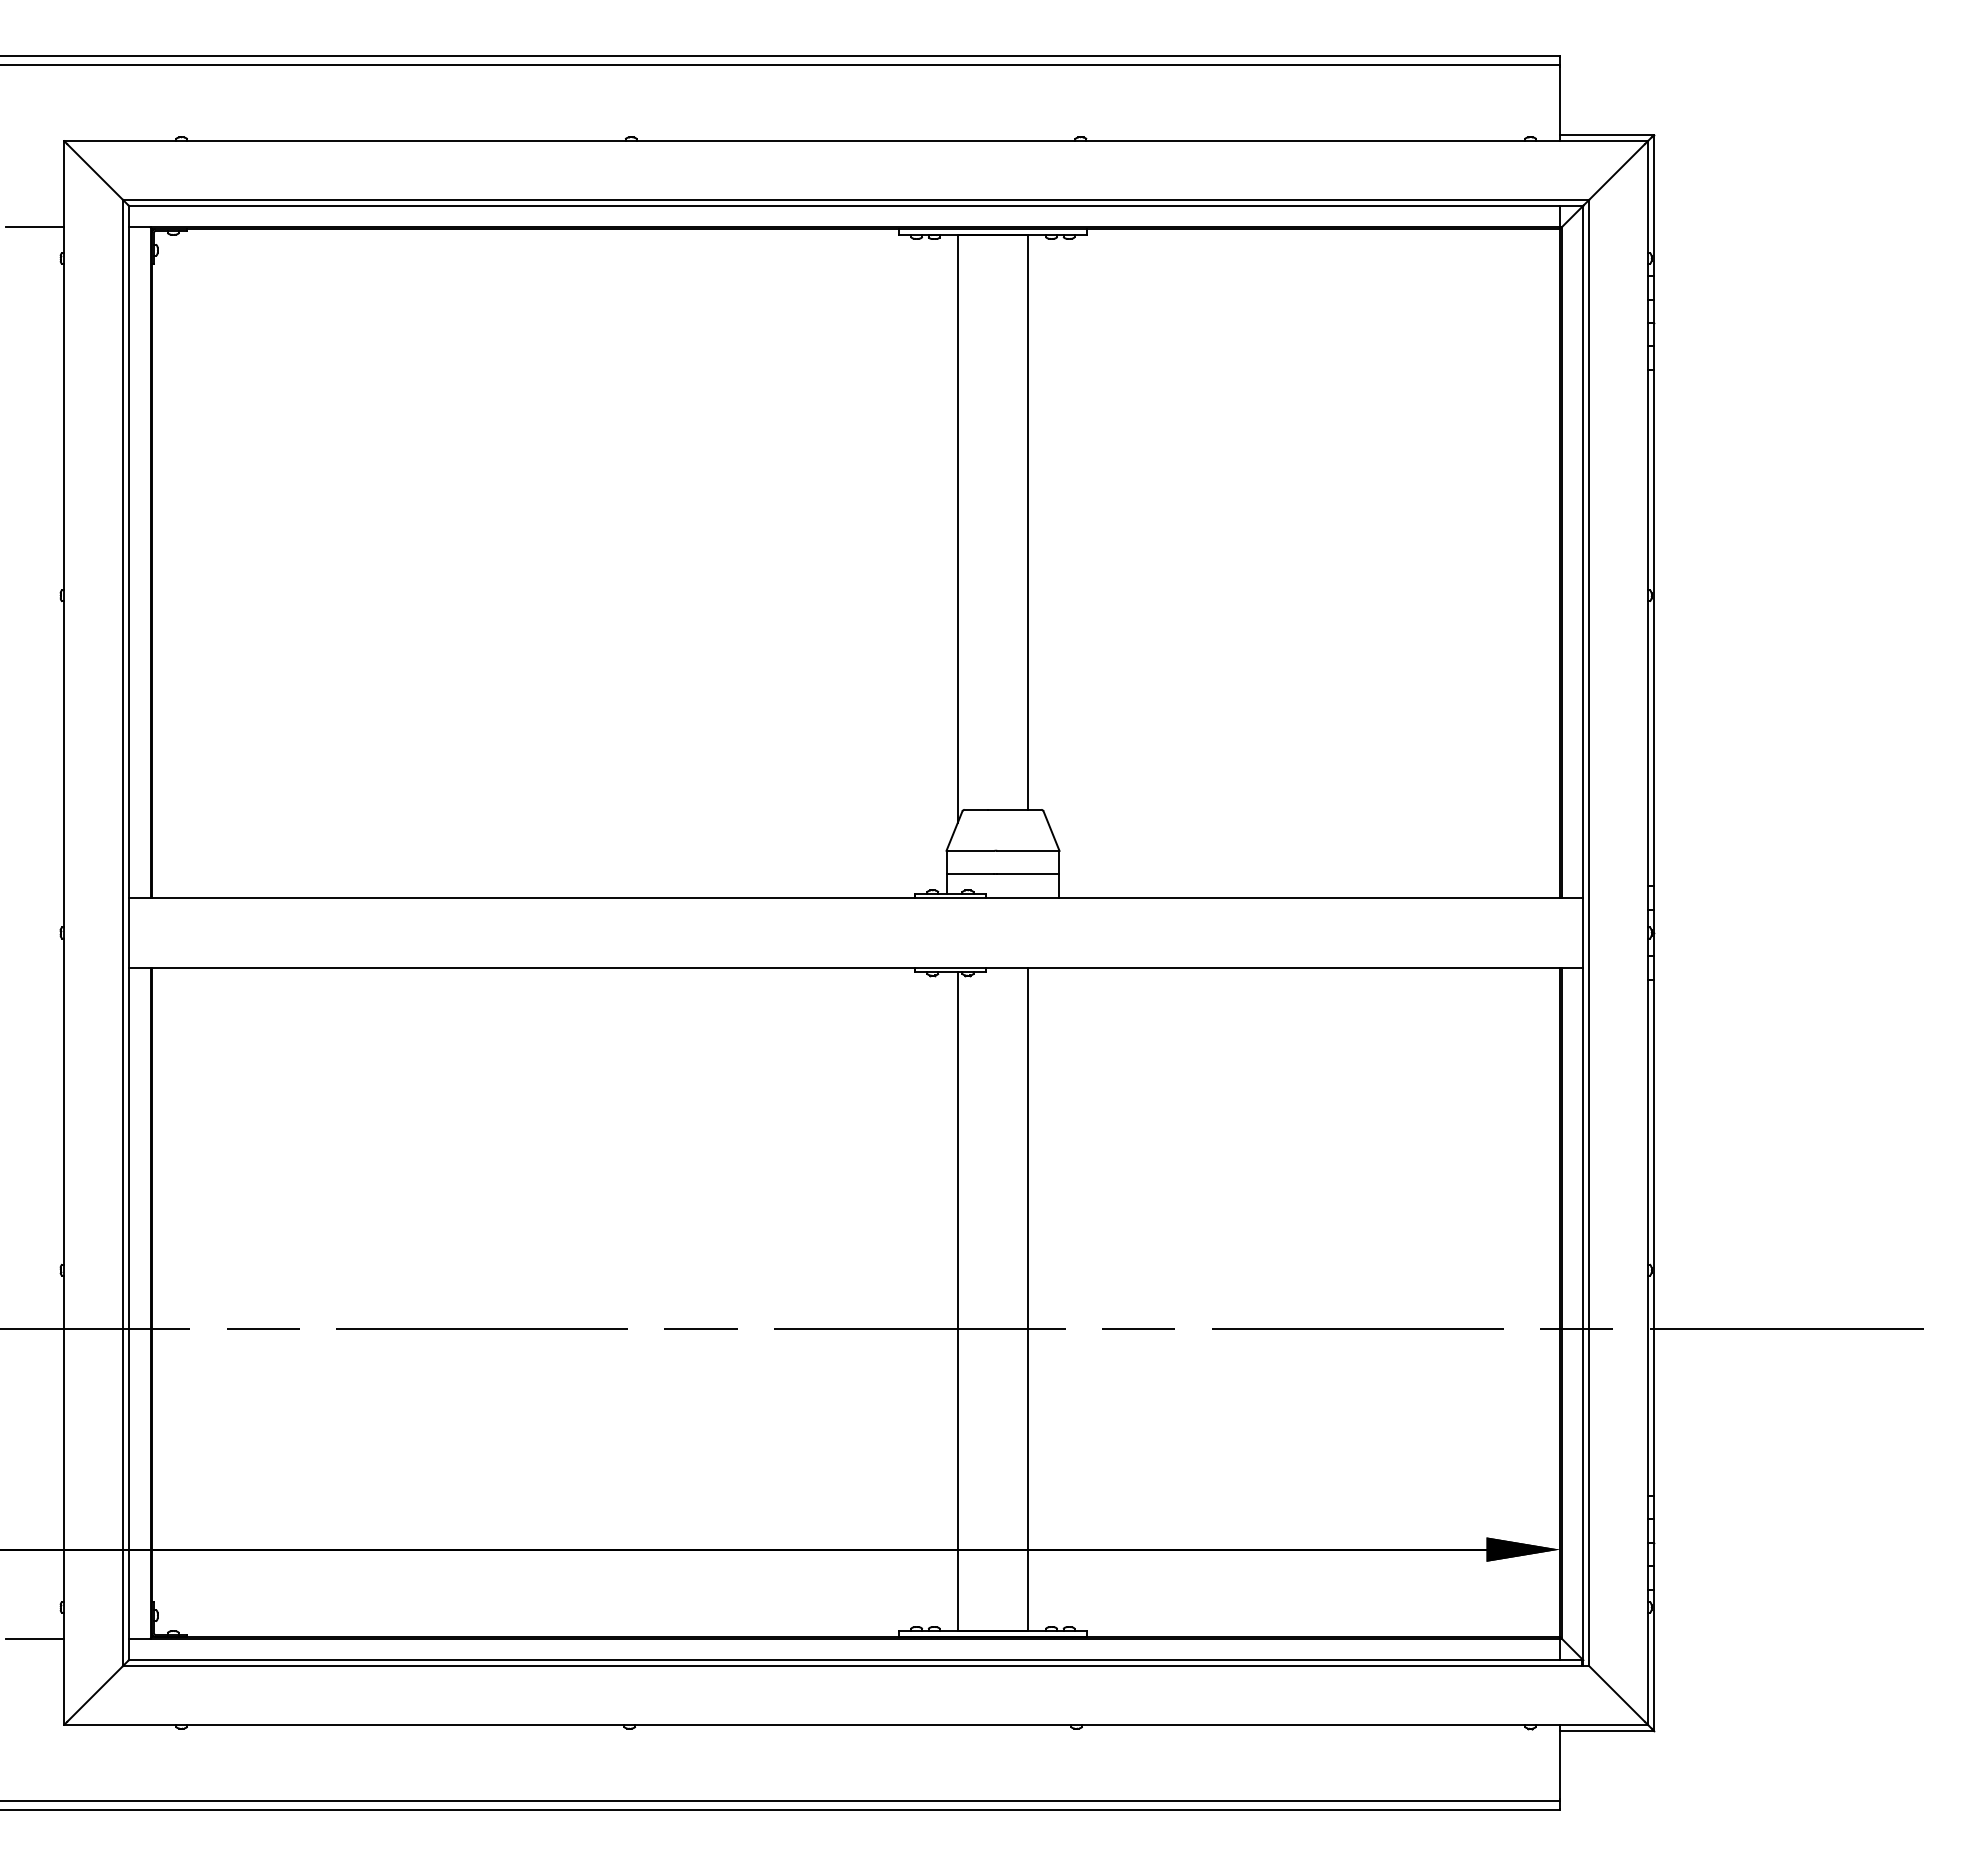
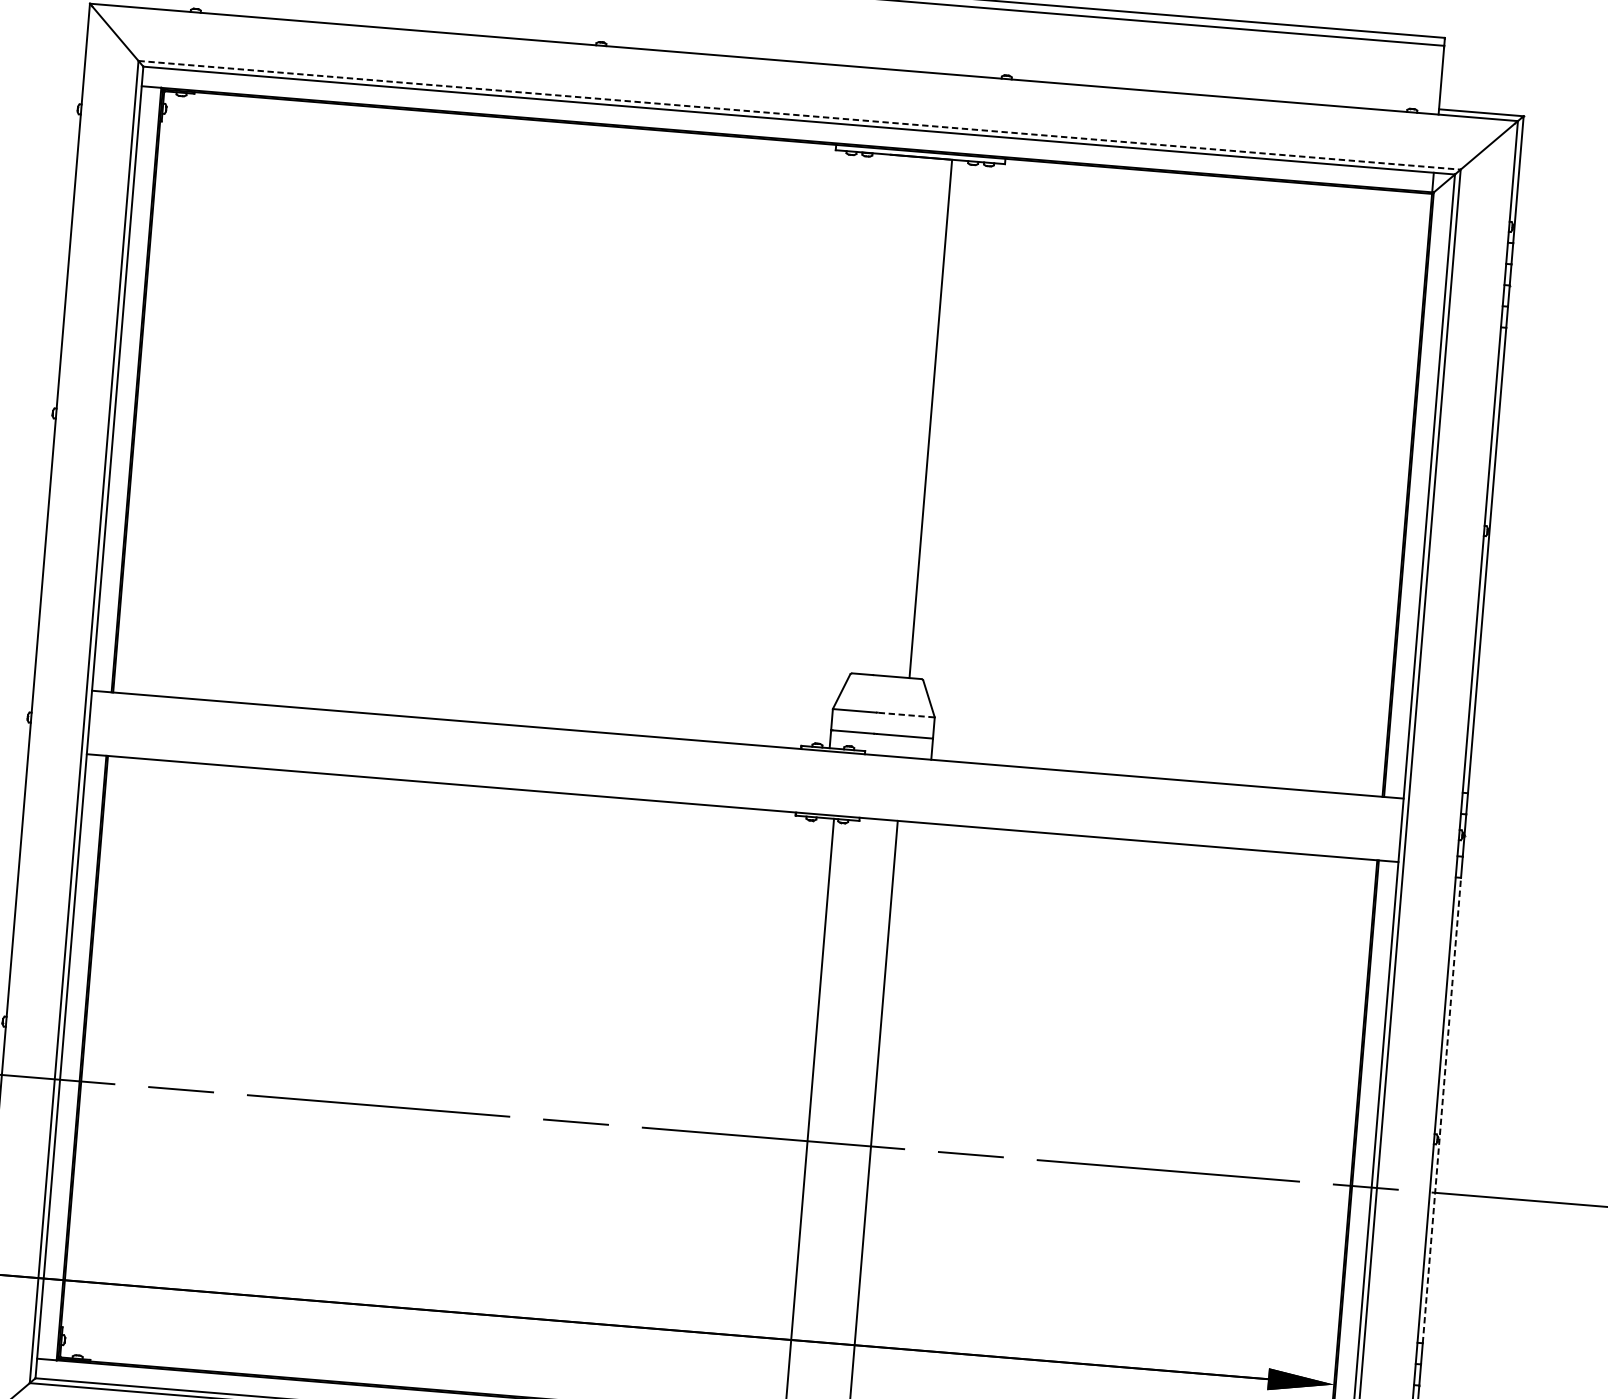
line: (856, 199) -> (800, 114), solid -> dashed
line: (34, 227) -> (56, 79), removed
line: (957, 528) -> (866, 419), removed
line: (1027, 850) -> (905, 714), solid -> dashed
line: (1653, 1237) -> (1441, 1110), solid -> dashed

